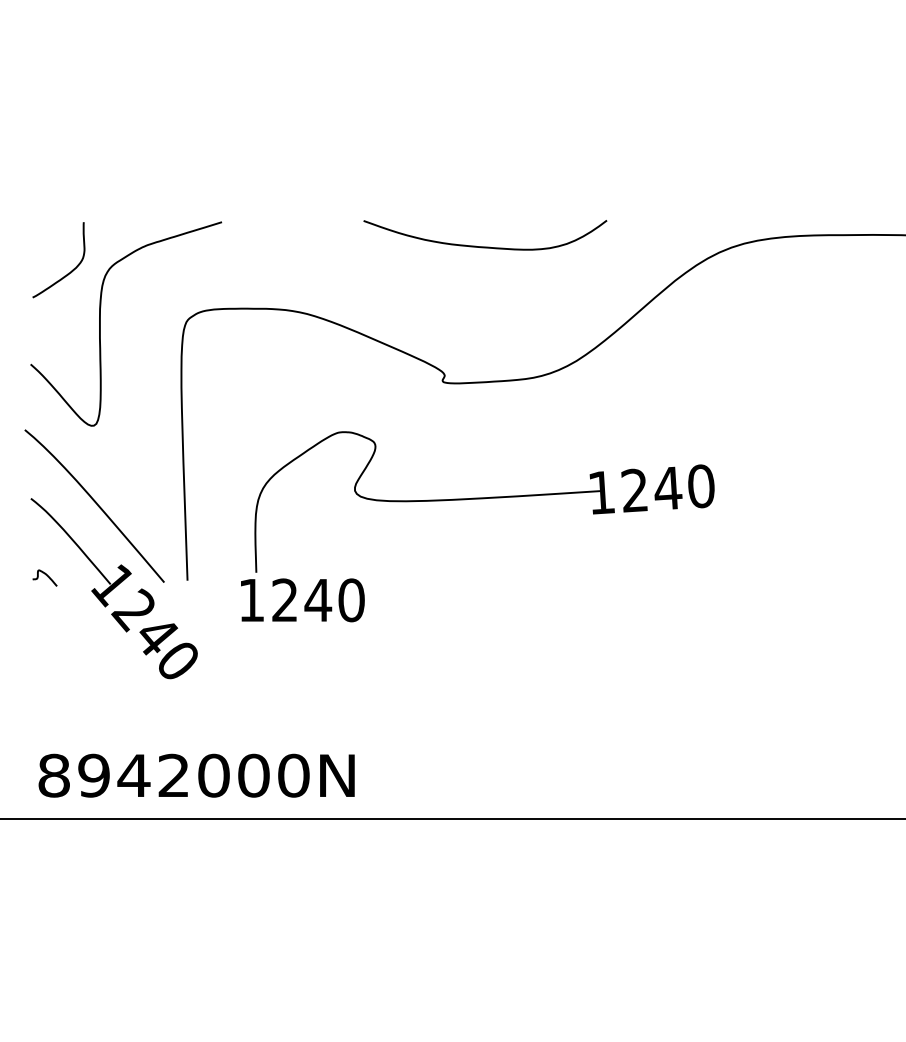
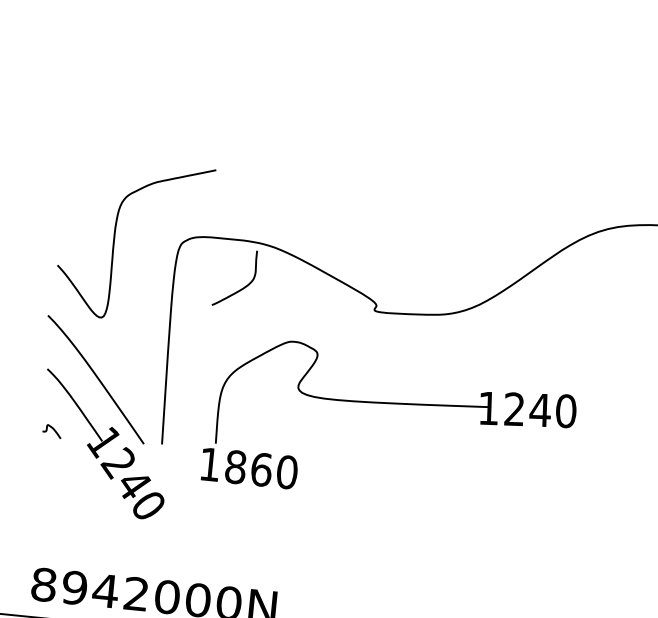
curve: (485, 246) -> (417, 209), removed
curve: (67, 273) -> (240, 289), moved
text: (302, 600) -> (249, 468), 1240 -> 1860

